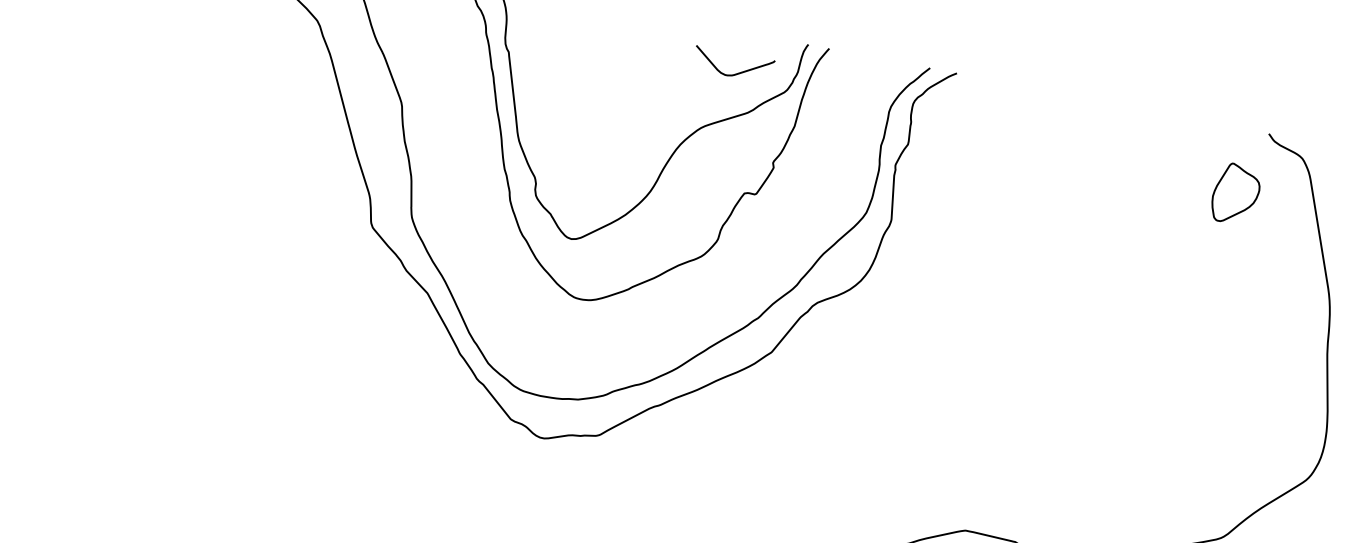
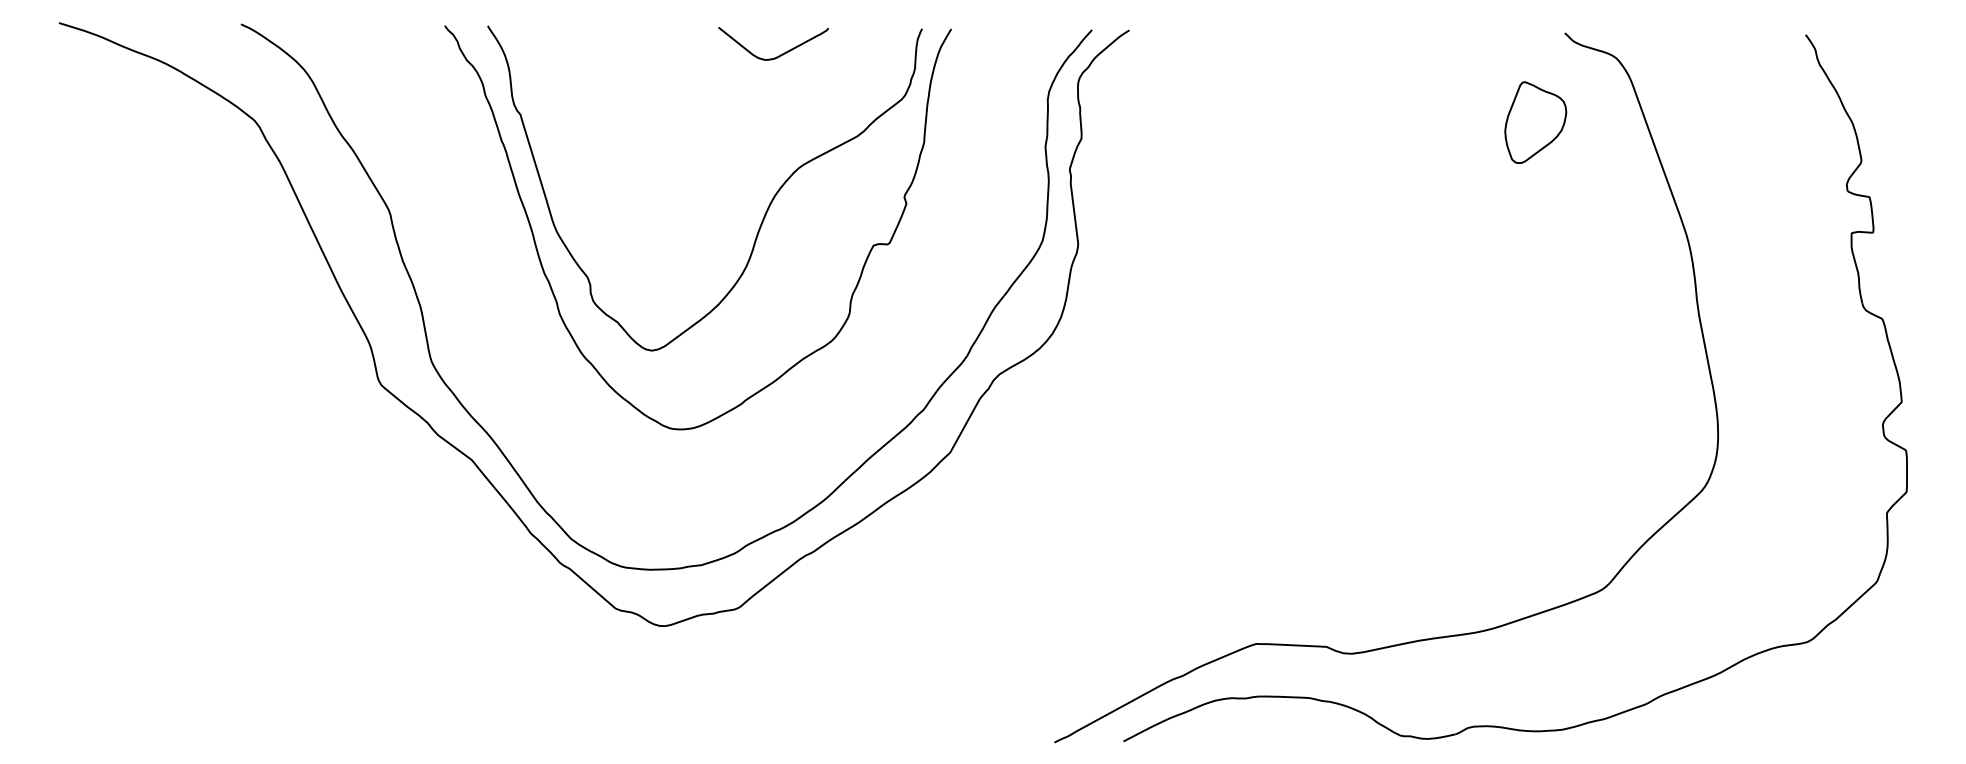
curve: (735, 73) -> (778, 55), moved

